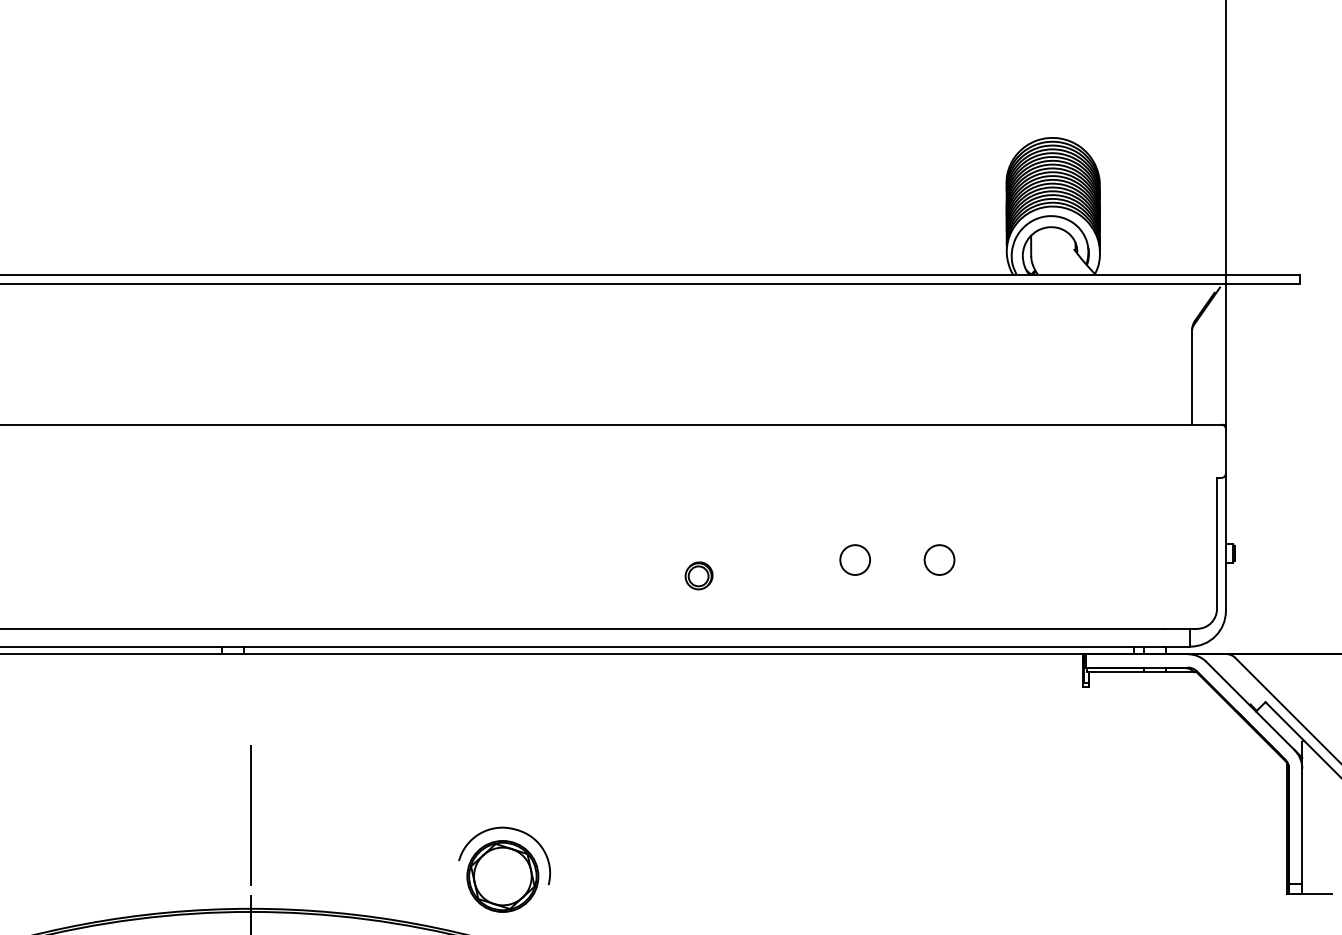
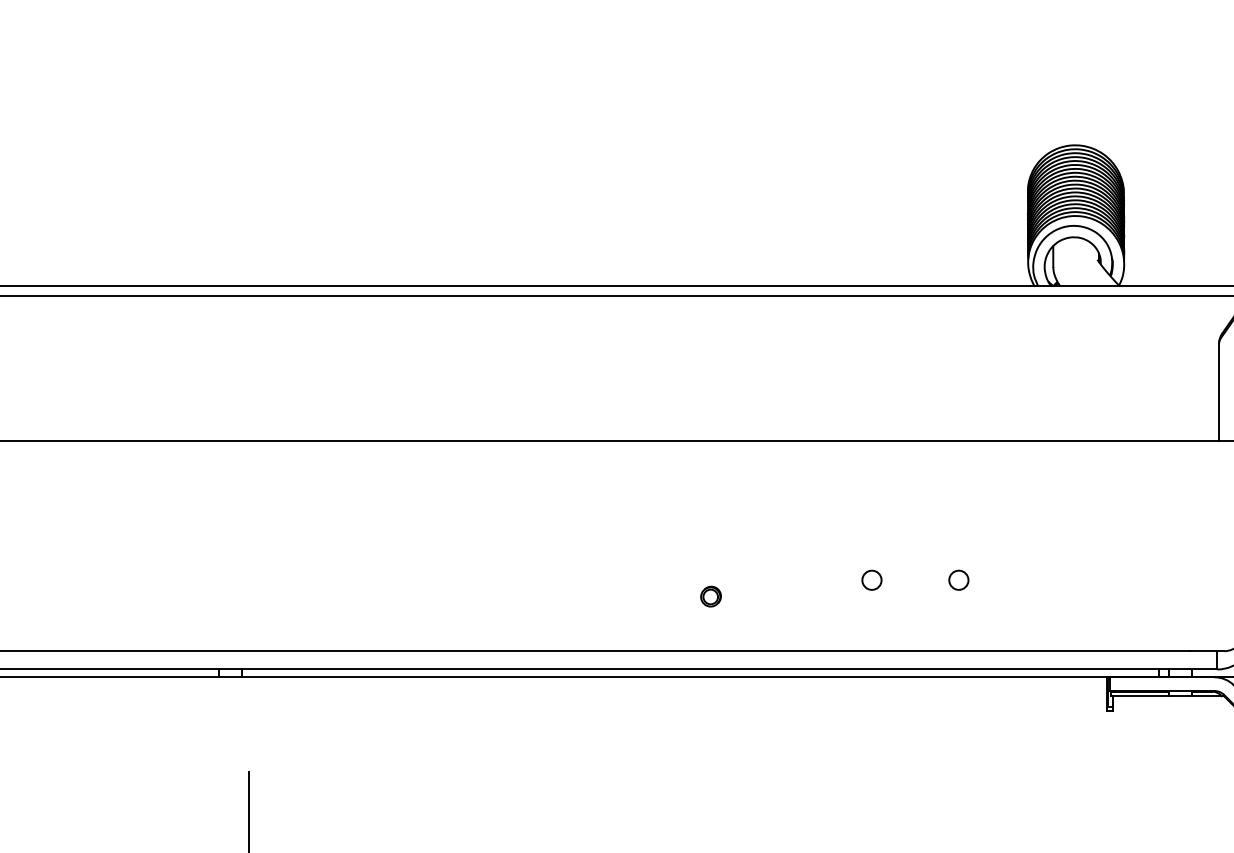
circle: (854, 559) -> (871, 579), size x0.62
circle: (939, 559) -> (958, 579), size x0.62
part: (698, 575) -> (710, 596), size x0.71

